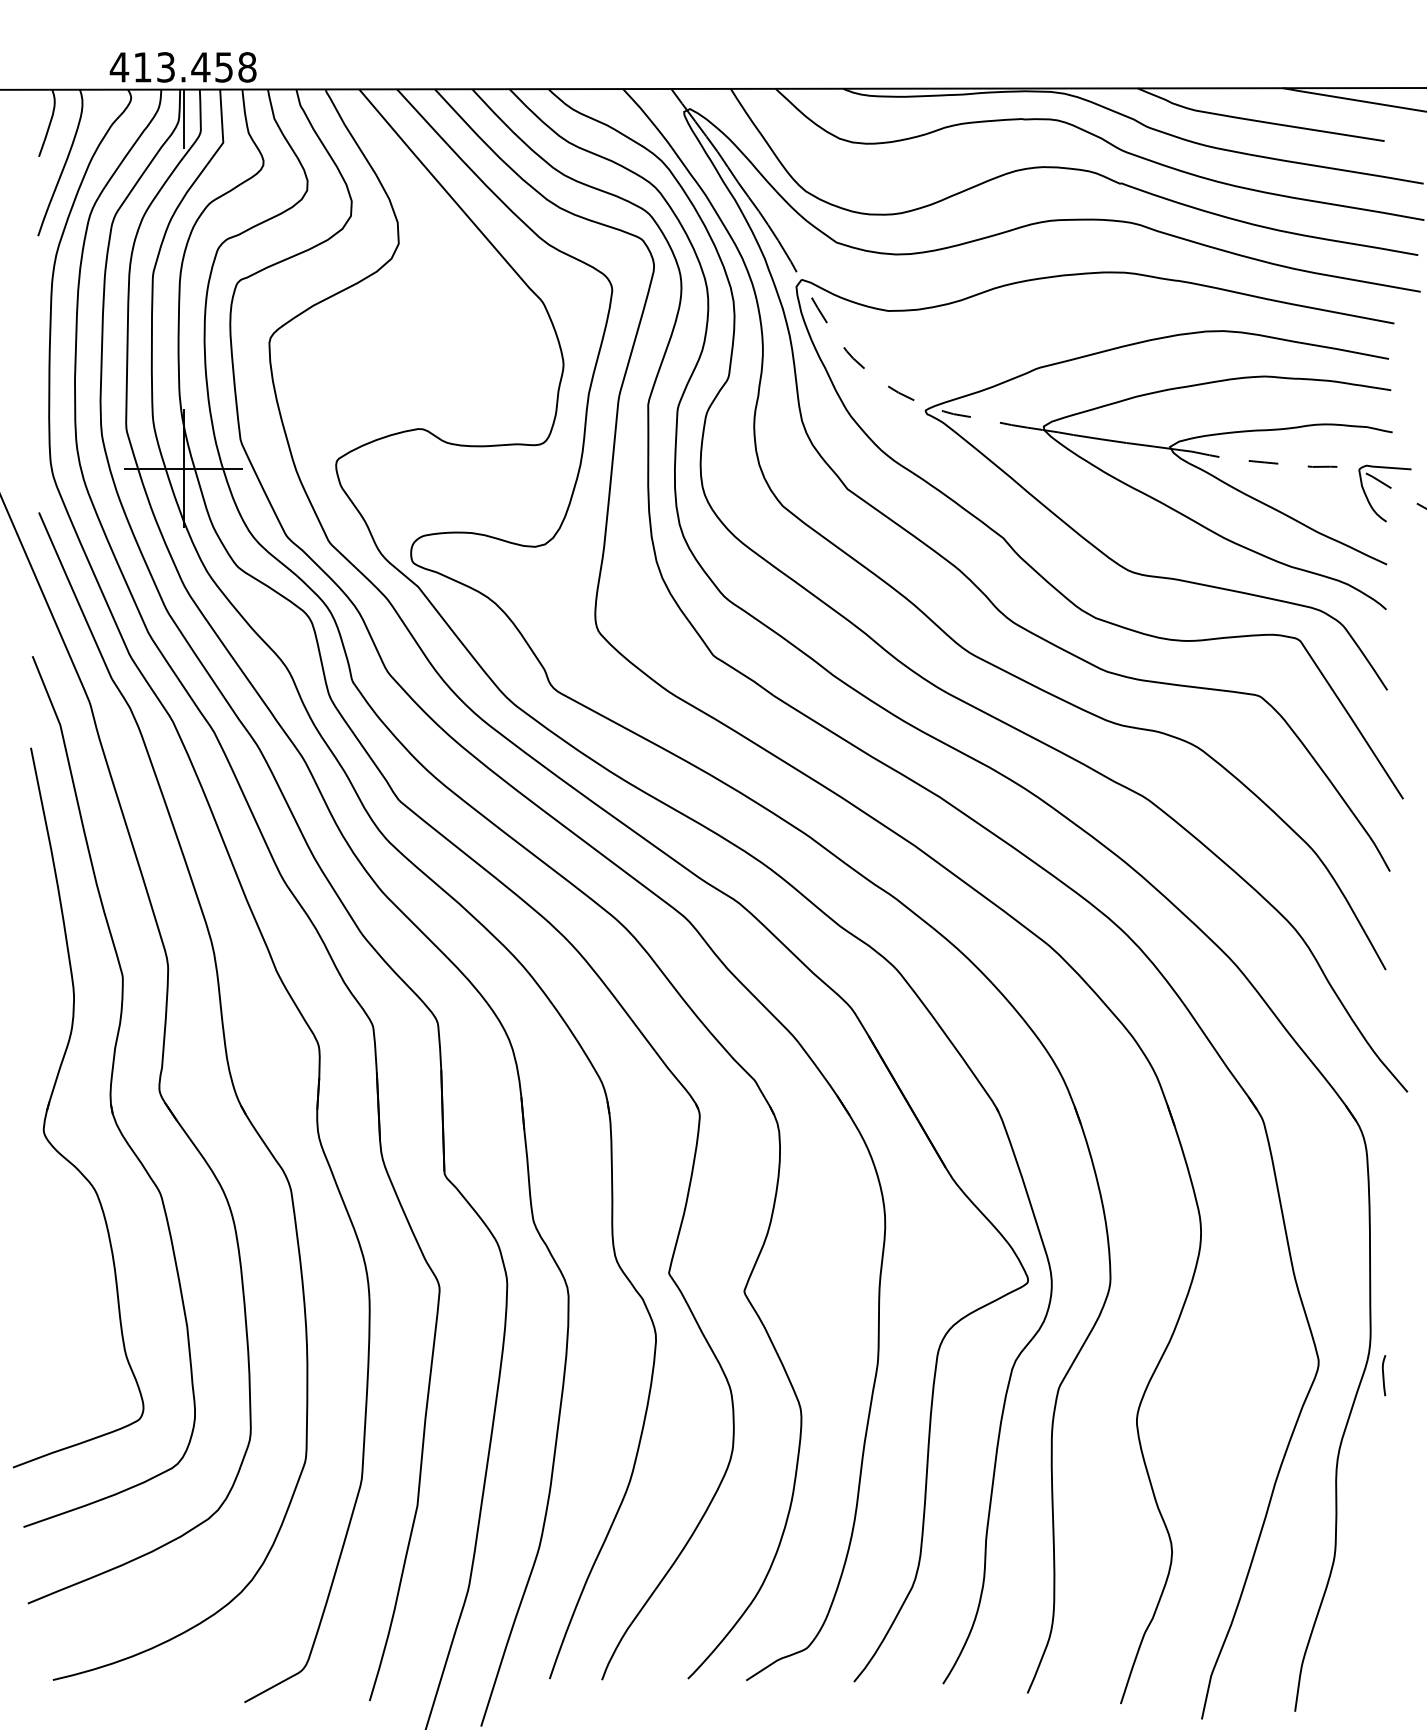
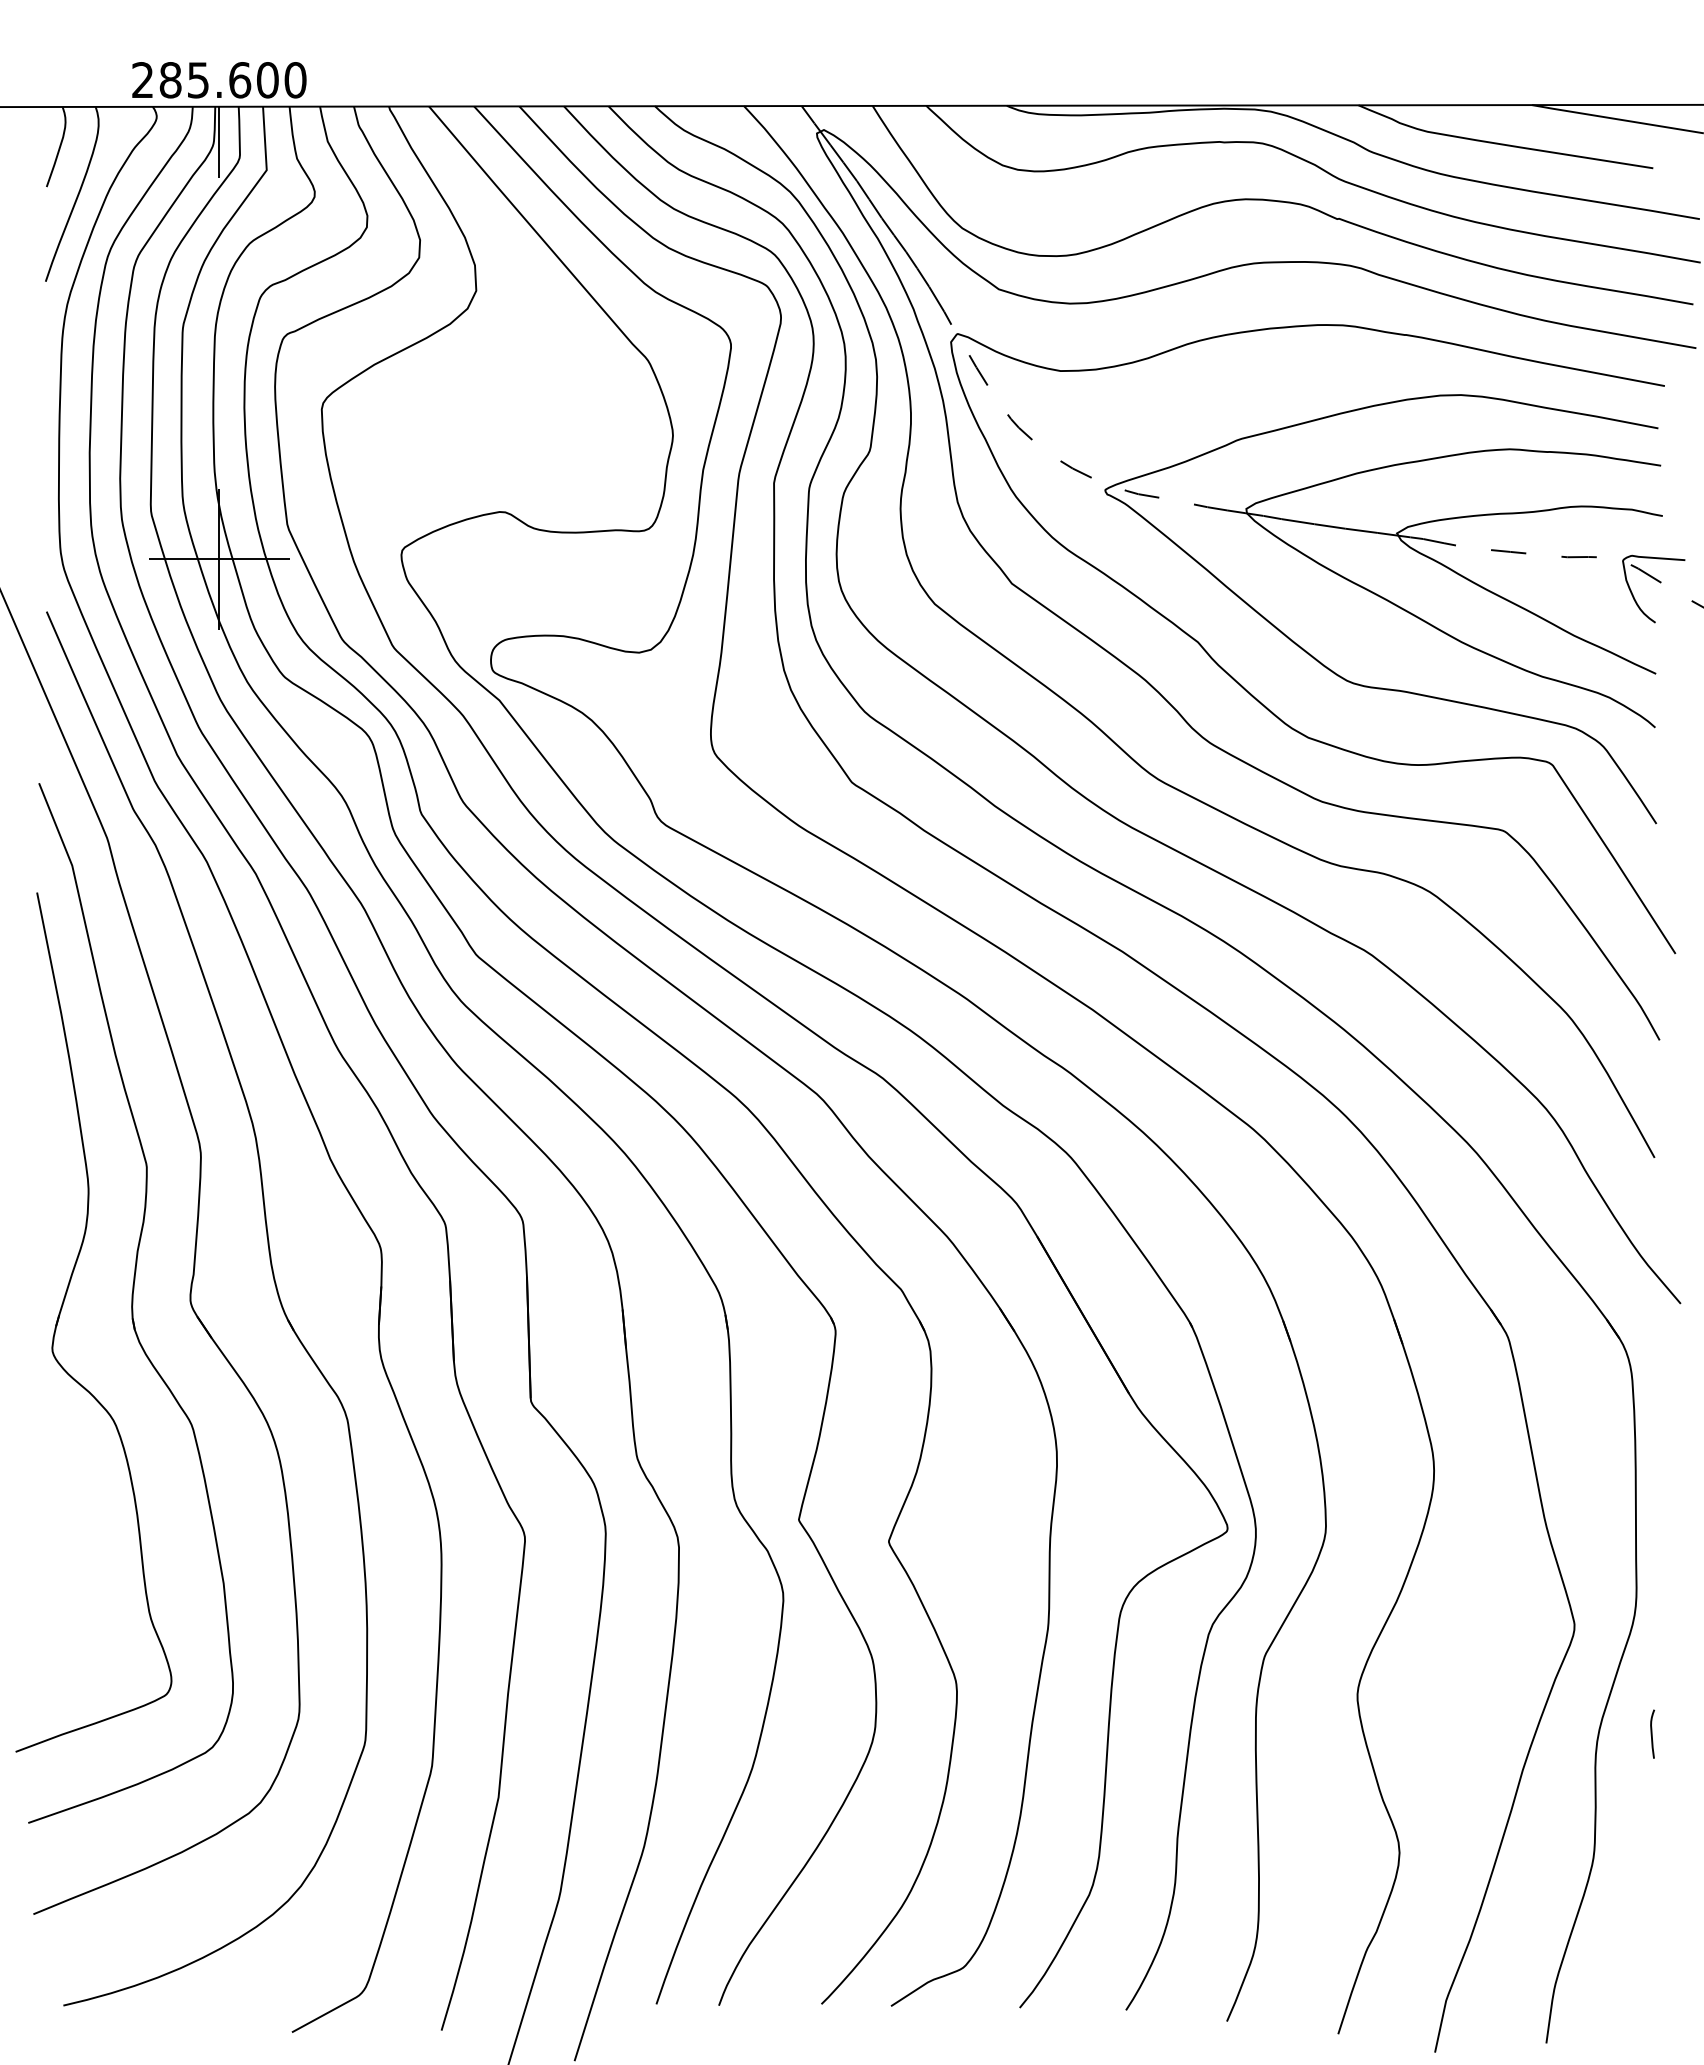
text: (182, 67) -> (218, 80), 413.458 -> 285.600
curve: (1383, 1375) -> (1652, 1733), moved

